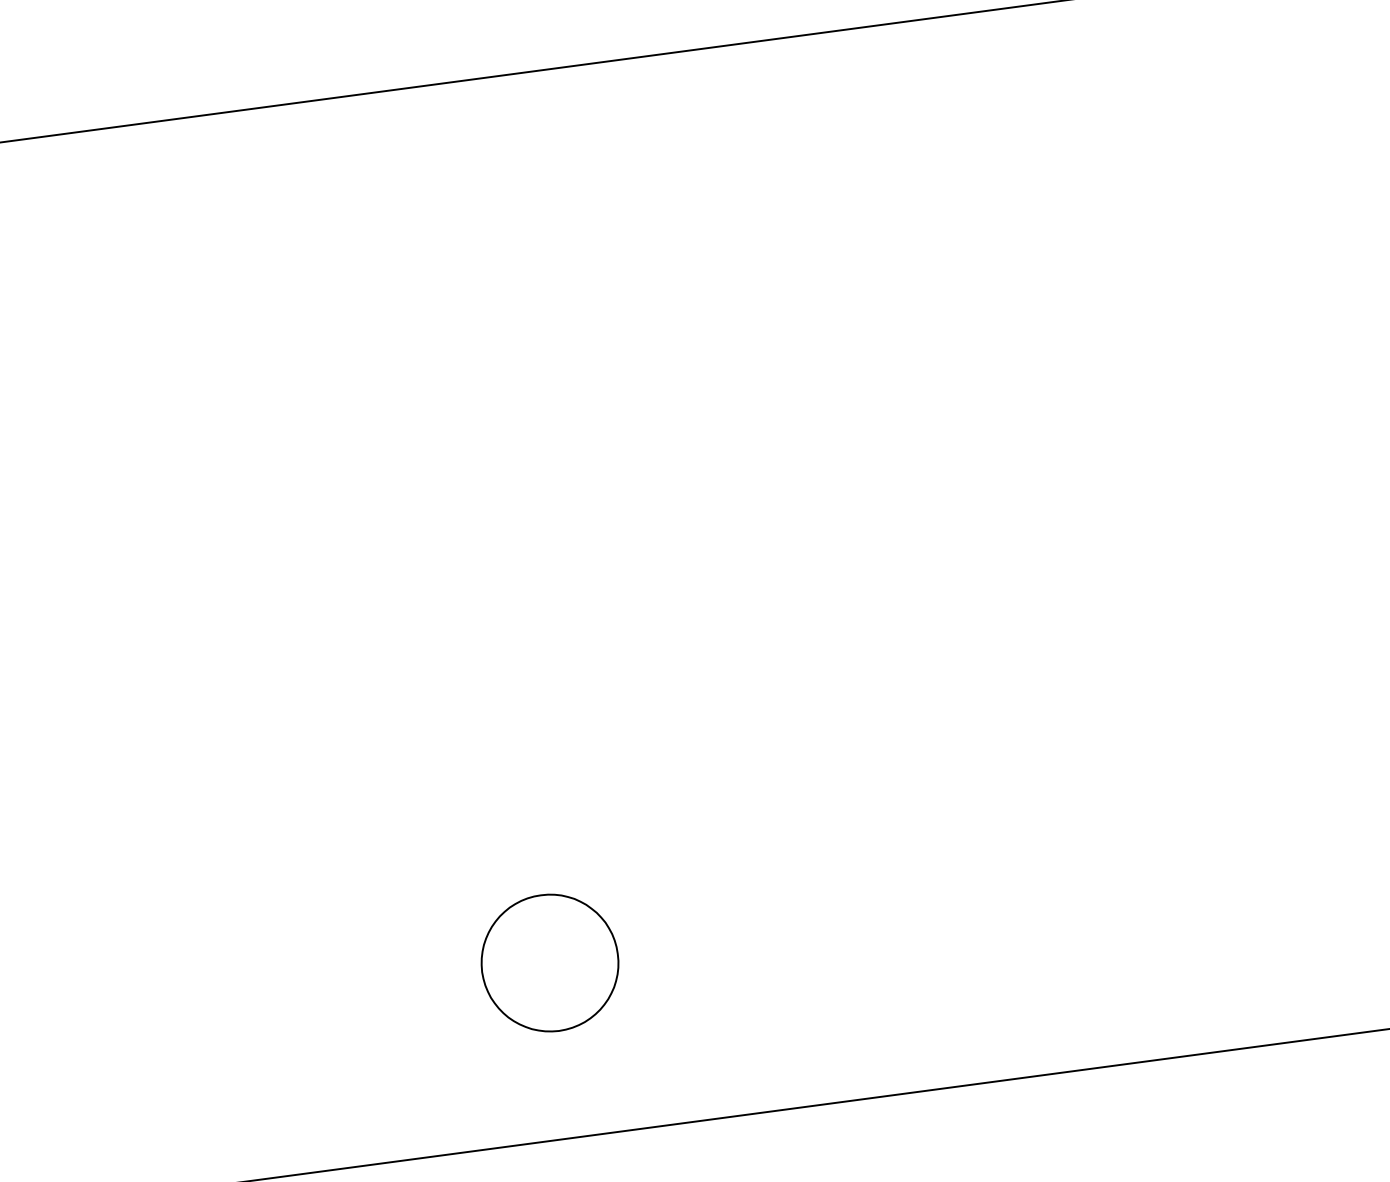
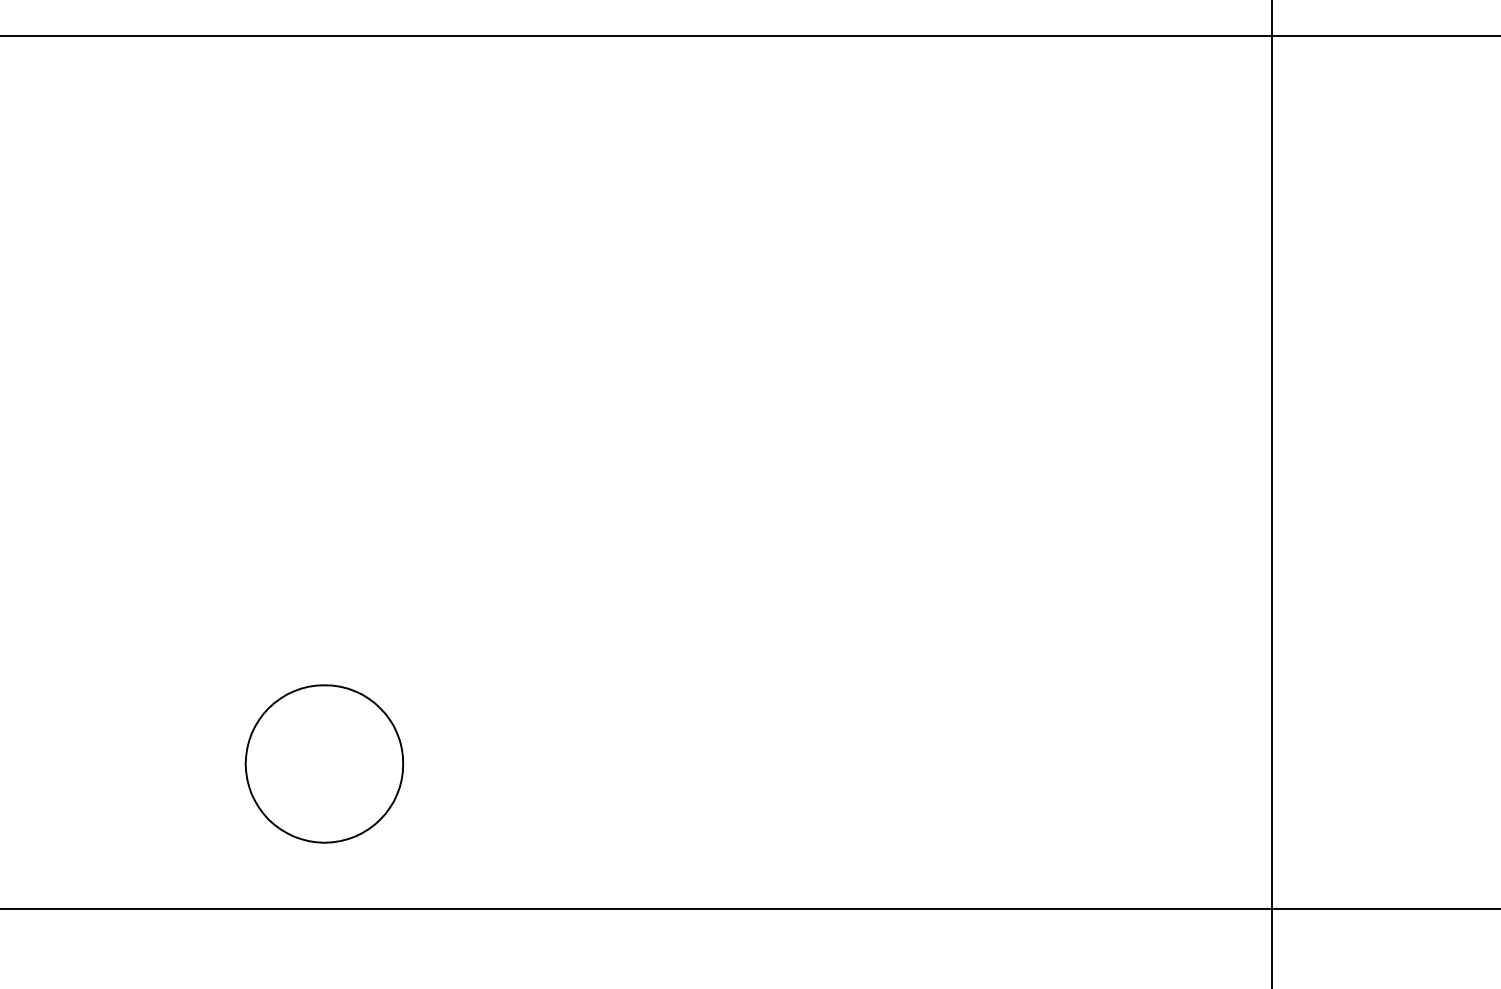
part: (550, 963) -> (324, 764), size x1.4

